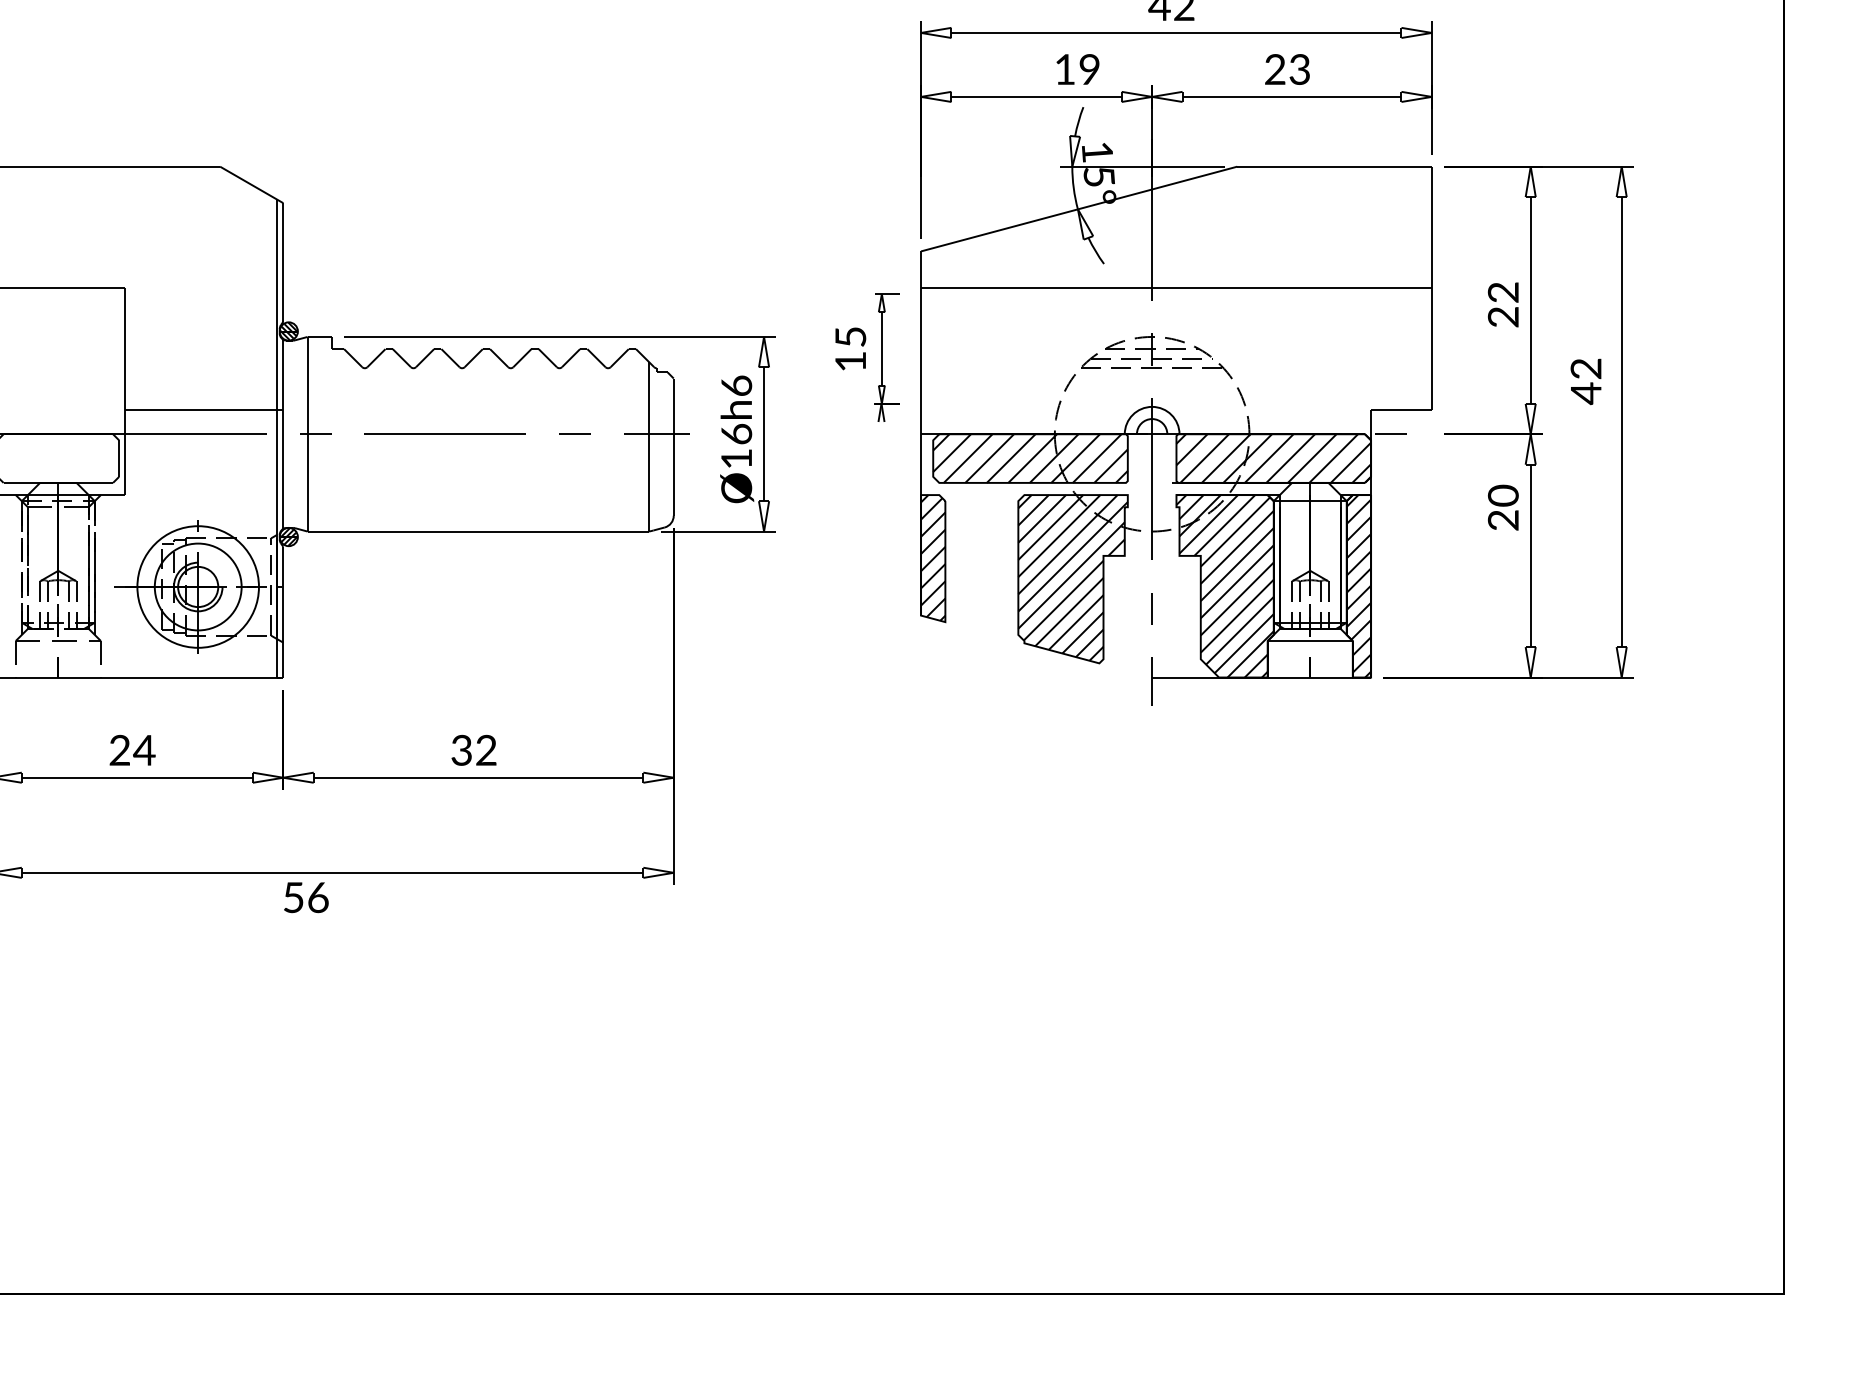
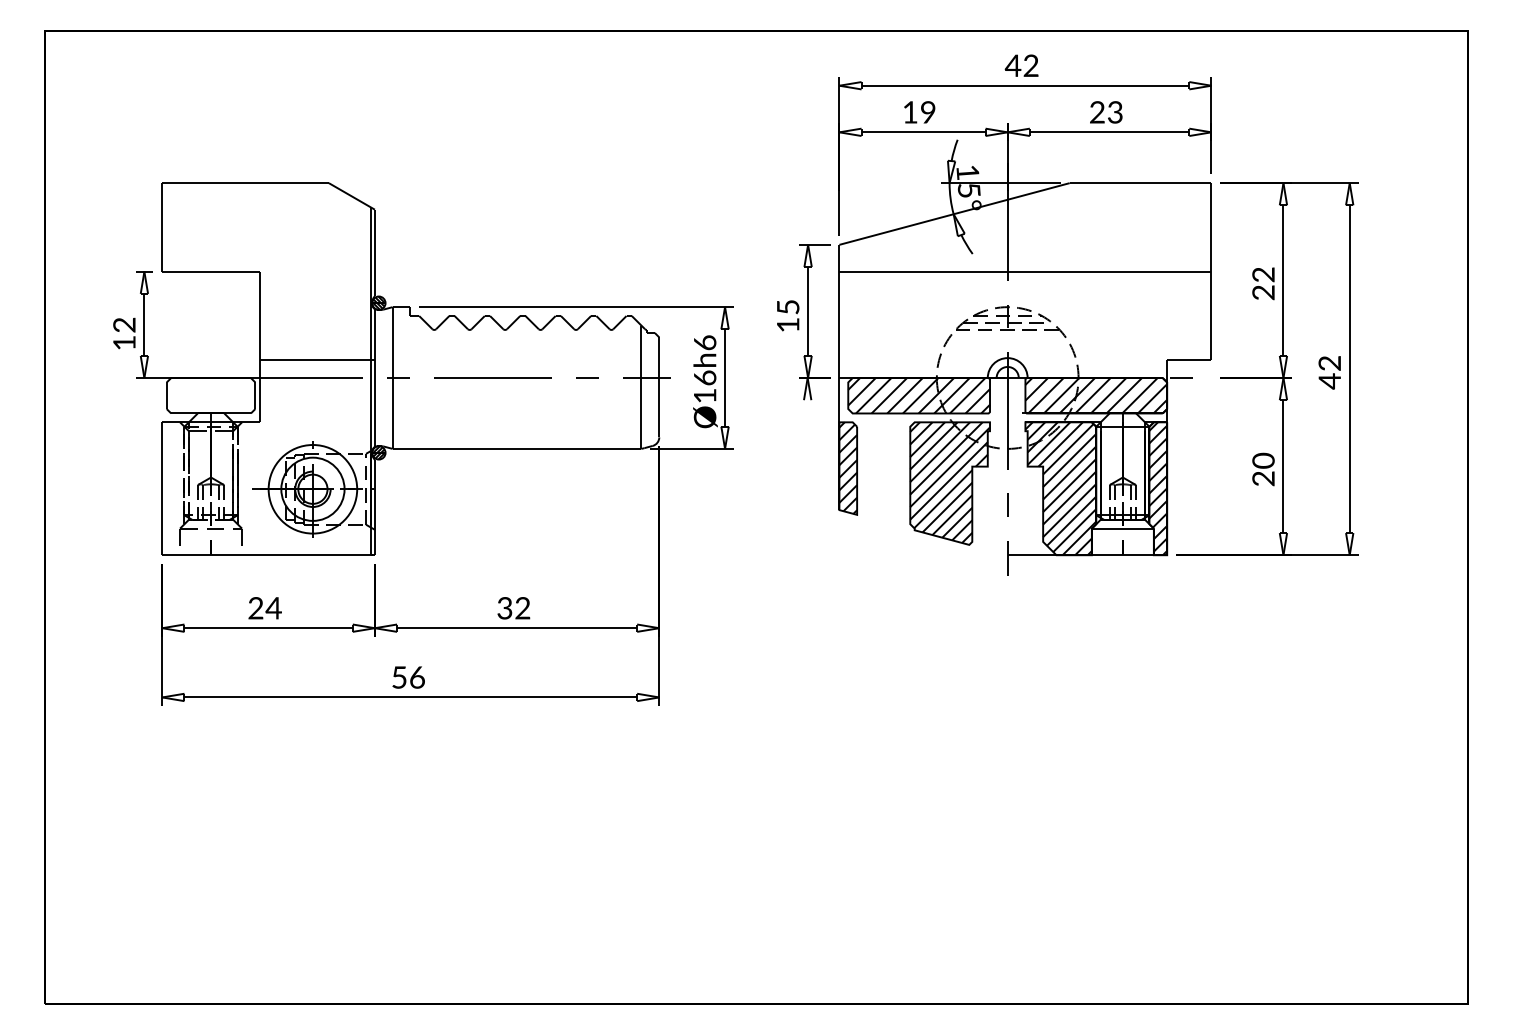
text: (1077, 69) -> (919, 112), moved
part: (886, 358) -> (814, 322), size x1.67
text: (1585, 381) -> (1329, 372), moved
text: (1503, 507) -> (1263, 469), moved
text: (306, 897) -> (408, 677), moved

